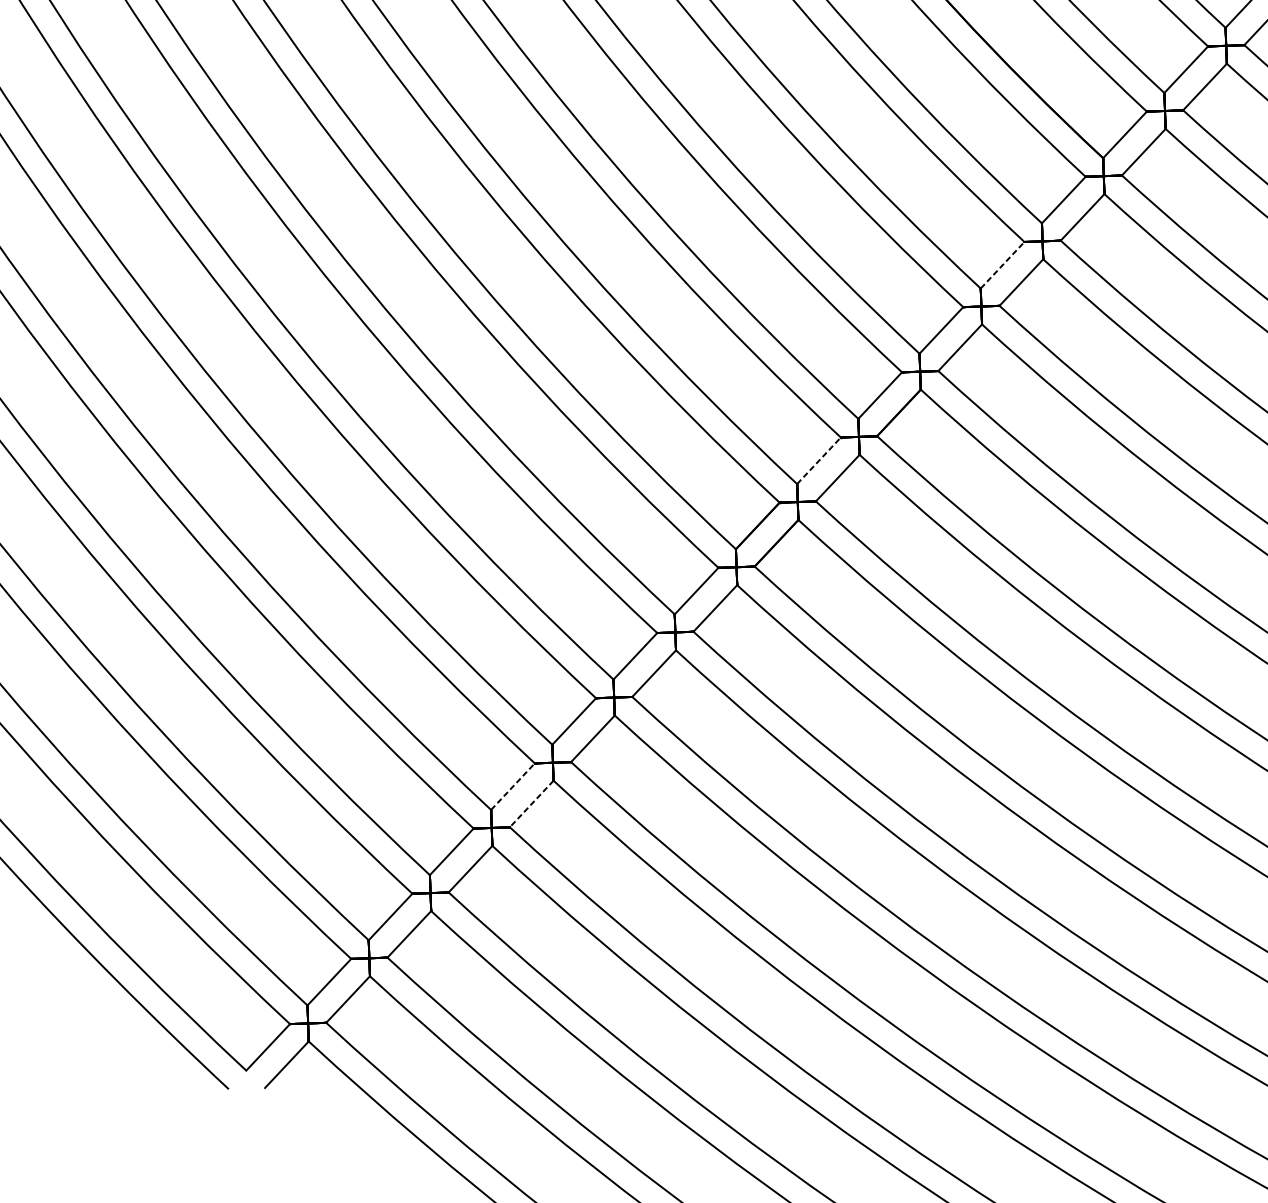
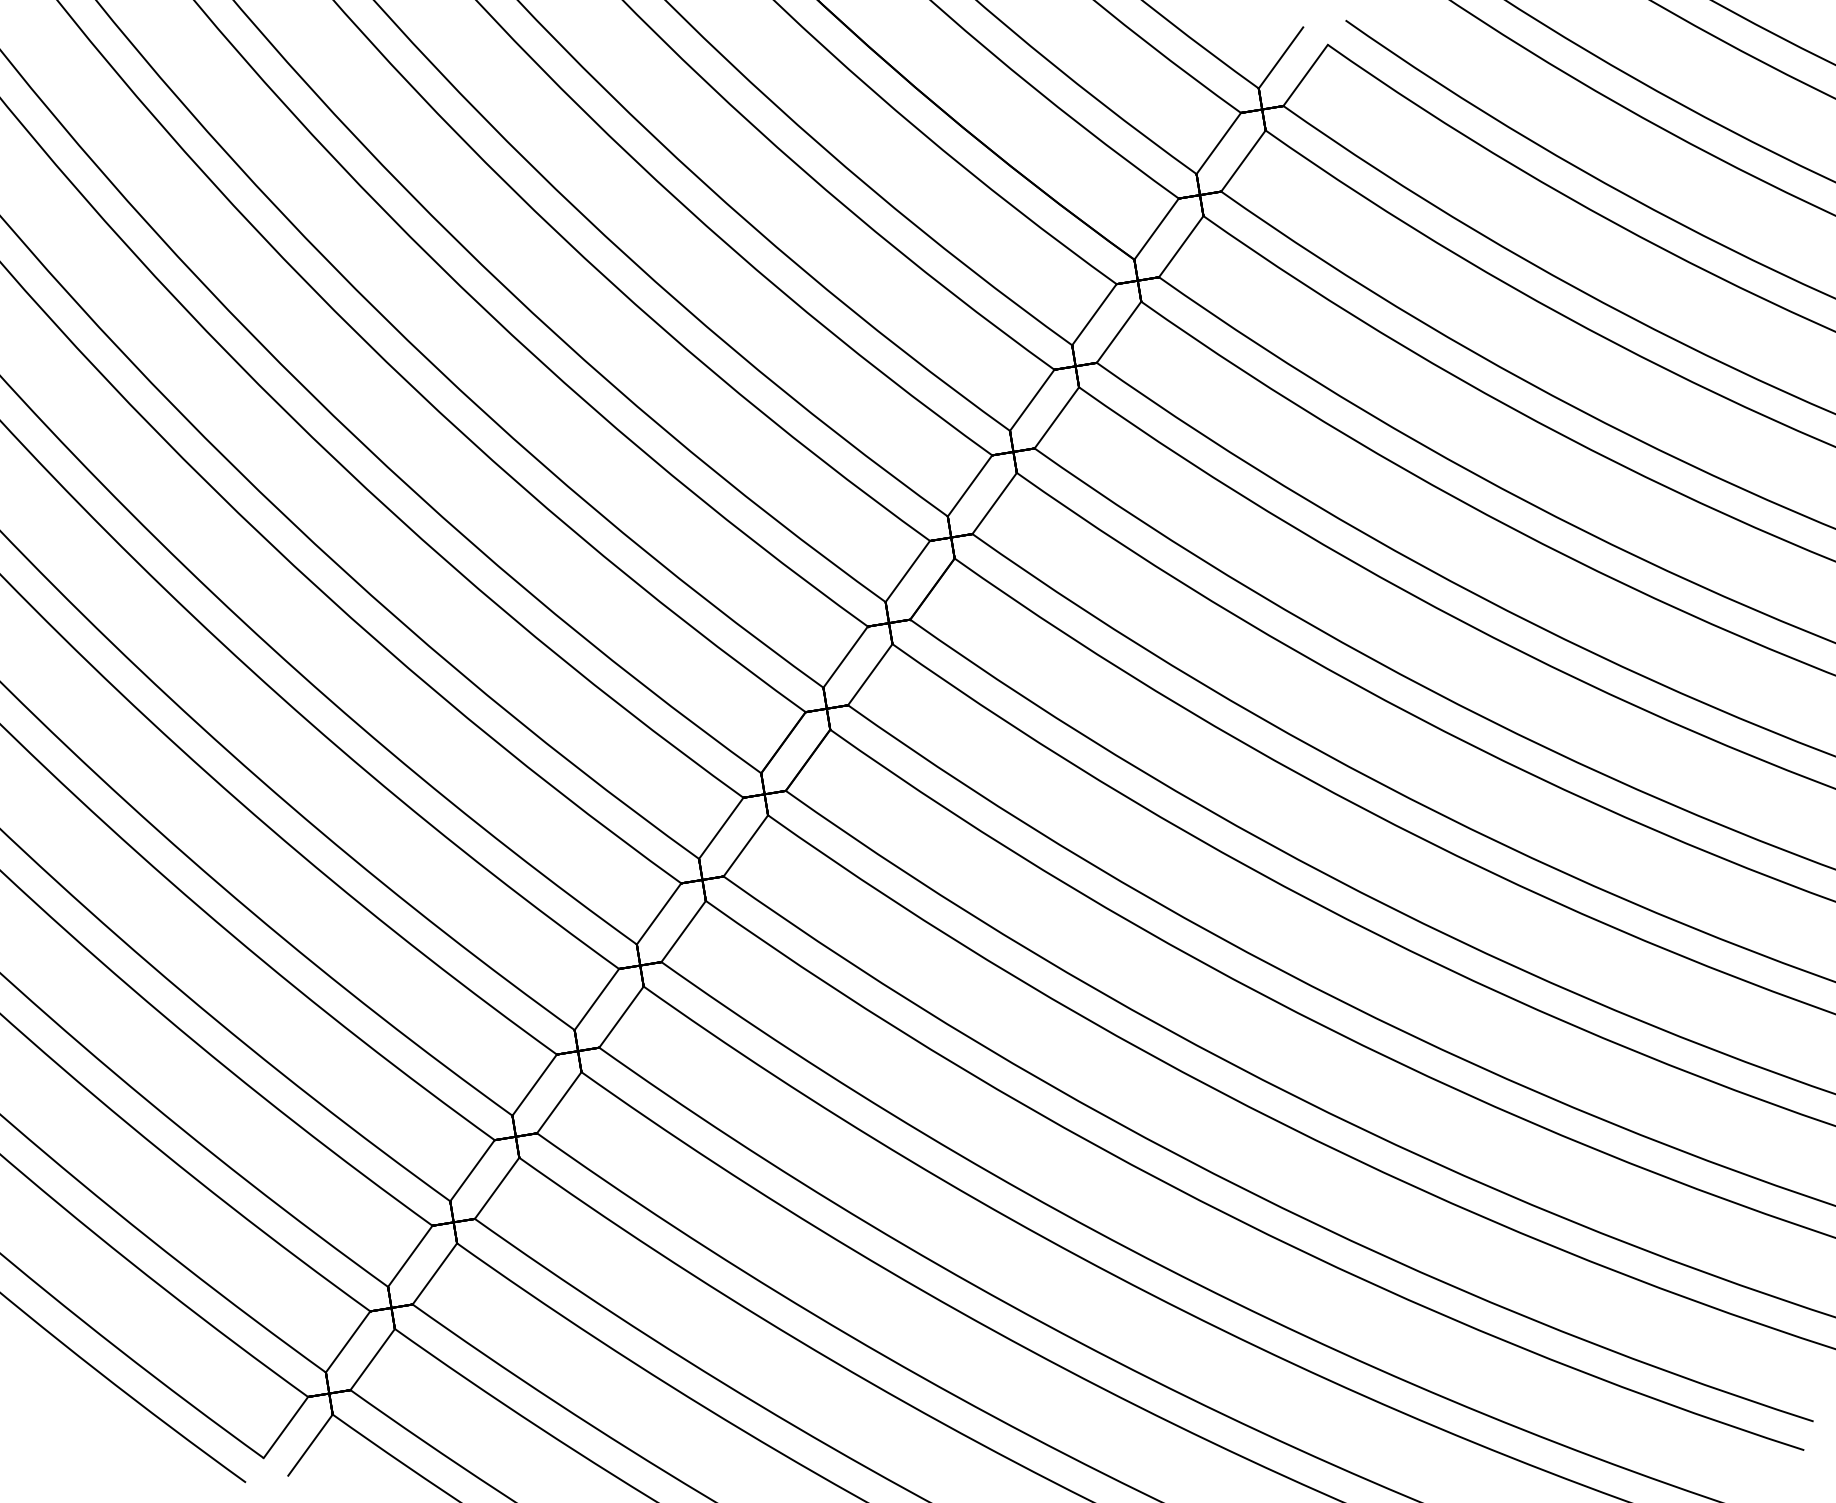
line: (1002, 265) -> (1032, 400), dashed -> solid
line: (818, 461) -> (845, 657), dashed -> solid
line: (512, 786) -> (534, 1085), dashed -> solid
line: (531, 803) -> (559, 1102), dashed -> solid

